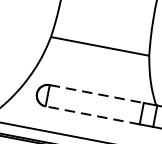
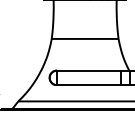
line: (96, 93) -> (88, 70), dashed -> solid
line: (91, 115) -> (88, 85), dashed -> solid

